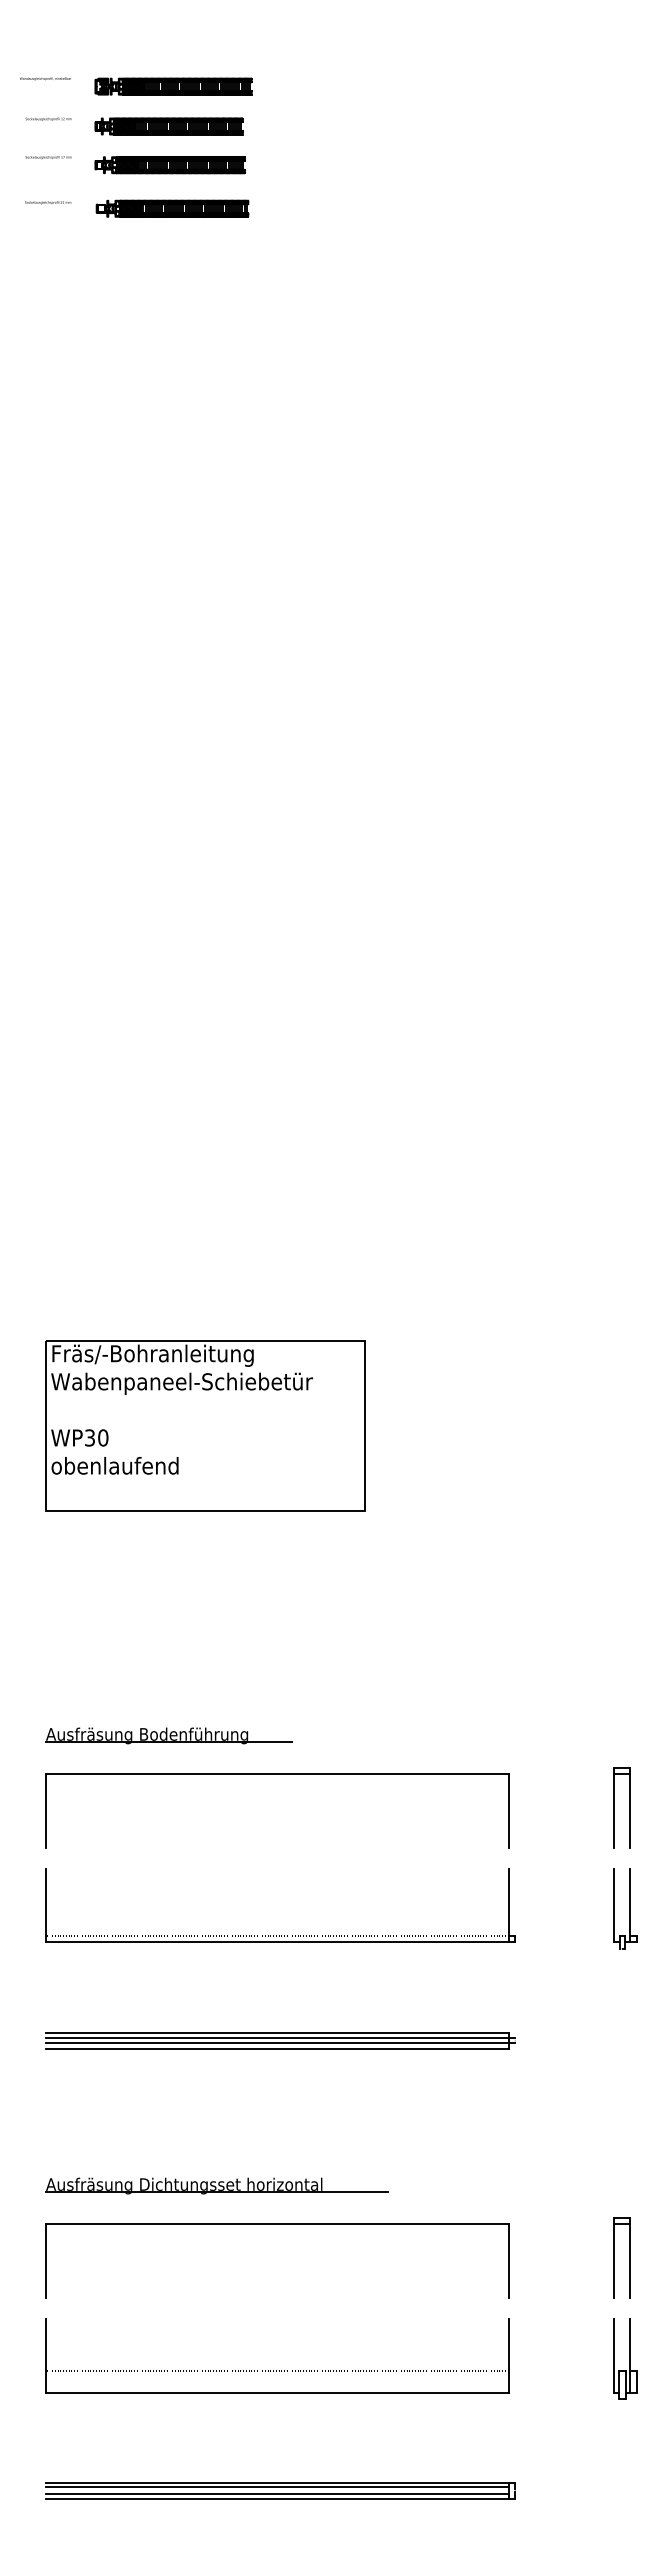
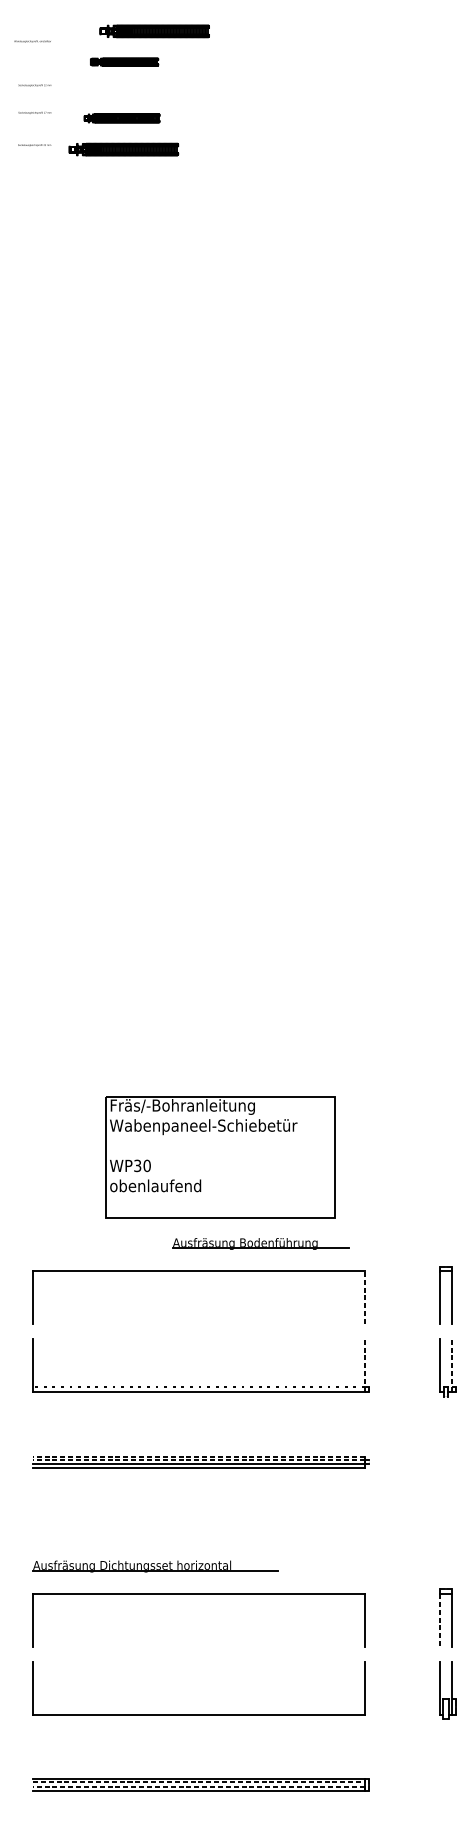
part: (215, 43) -> (154, 31), added
text: (45, 78) -> (32, 41), moved
part: (173, 86) -> (124, 62), size x0.6
part: (168, 126) -> (120, 90), removed
part: (169, 165) -> (121, 118), size x0.7
part: (205, 1425) -> (220, 1156), moved
part: (168, 1735) -> (260, 1243), moved
line: (508, 1810) -> (364, 1297), solid -> dashed
line: (508, 1905) -> (364, 1365), solid -> dashed
line: (630, 1905) -> (451, 1365), solid -> dashed
line: (277, 2032) -> (198, 1456), solid -> dashed
line: (277, 2038) -> (198, 1460), solid -> dashed
line: (614, 2261) -> (440, 1620), solid -> dashed
line: (276, 2371) -> (198, 1699), removed
line: (277, 2487) -> (198, 1782), solid -> dashed
line: (277, 2494) -> (198, 1787), solid -> dashed

